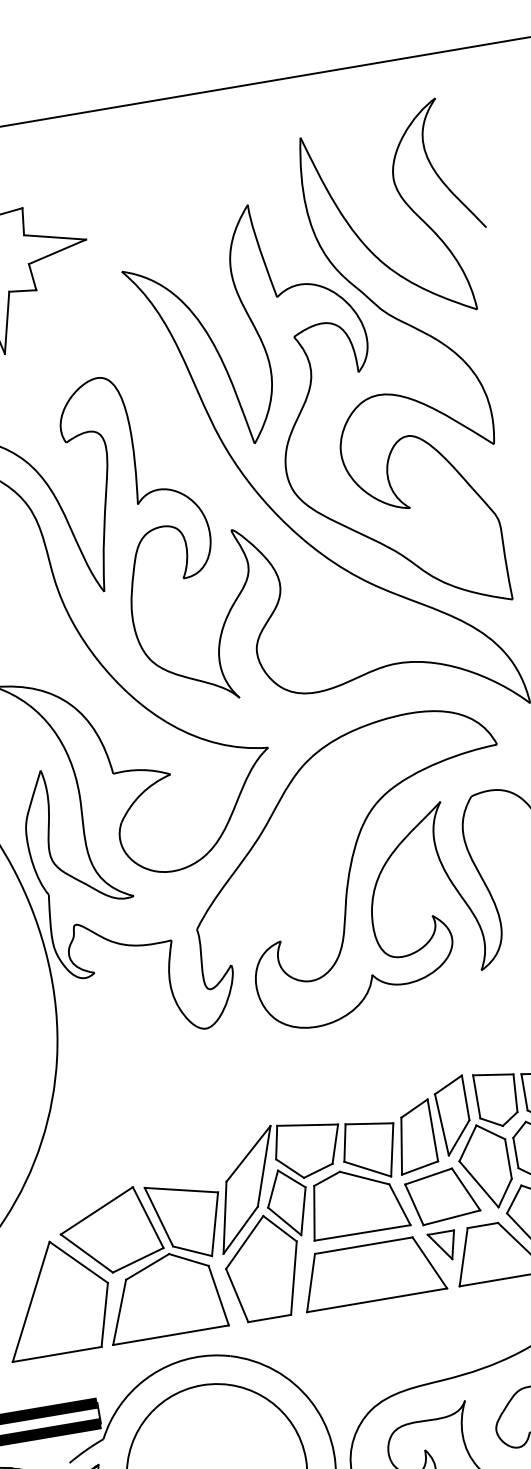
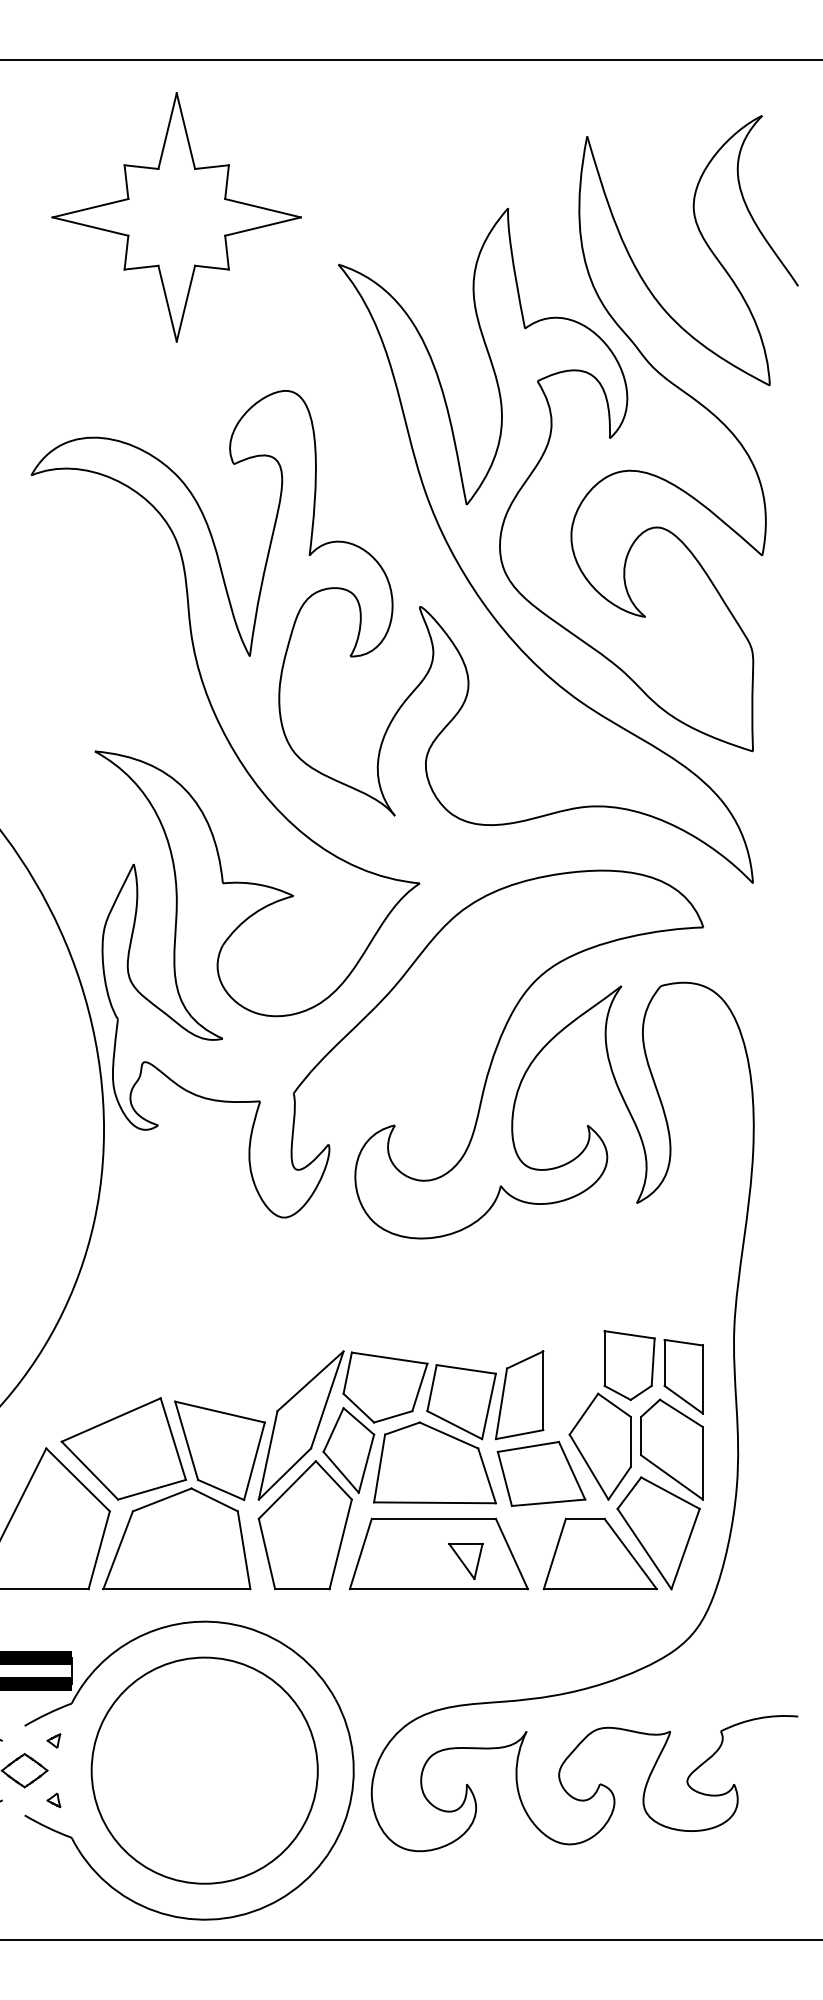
part: (453, 1116) -> (571, 1377), removed
part: (442, 1246) -> (465, 1561), moved

